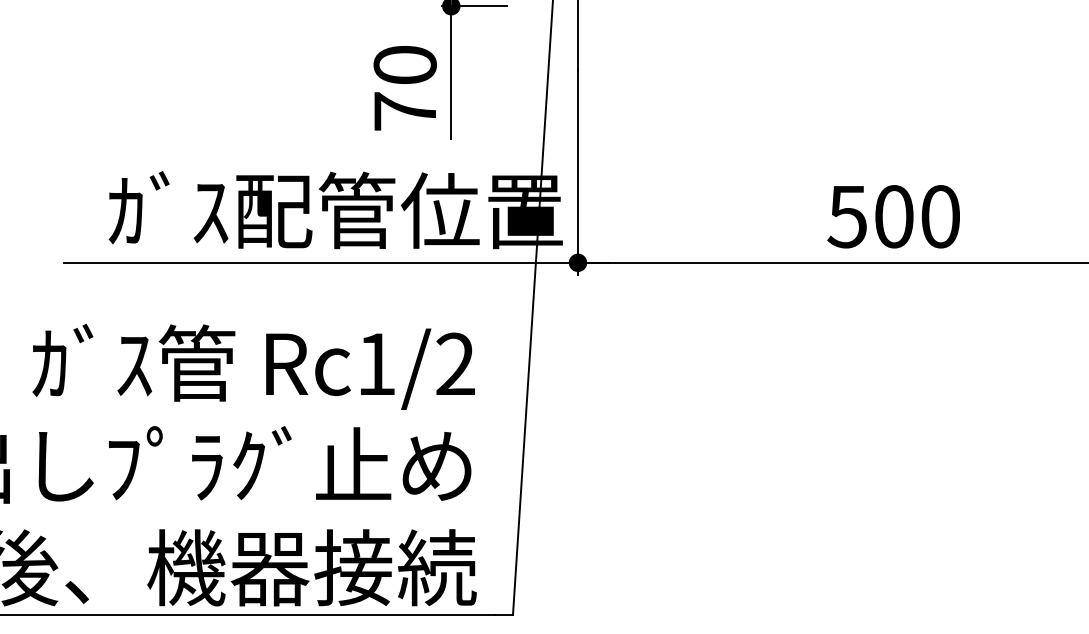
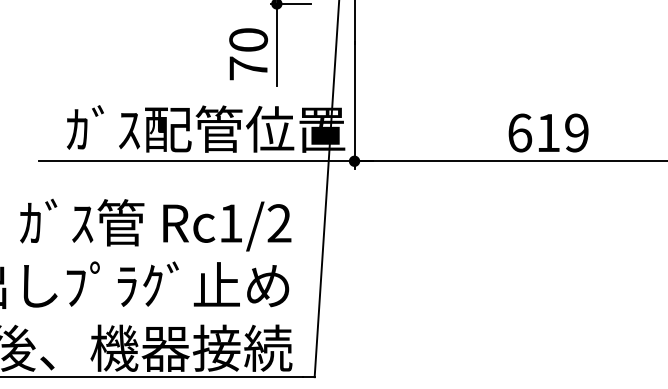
text: (892, 215) -> (547, 132), 500 -> 619

